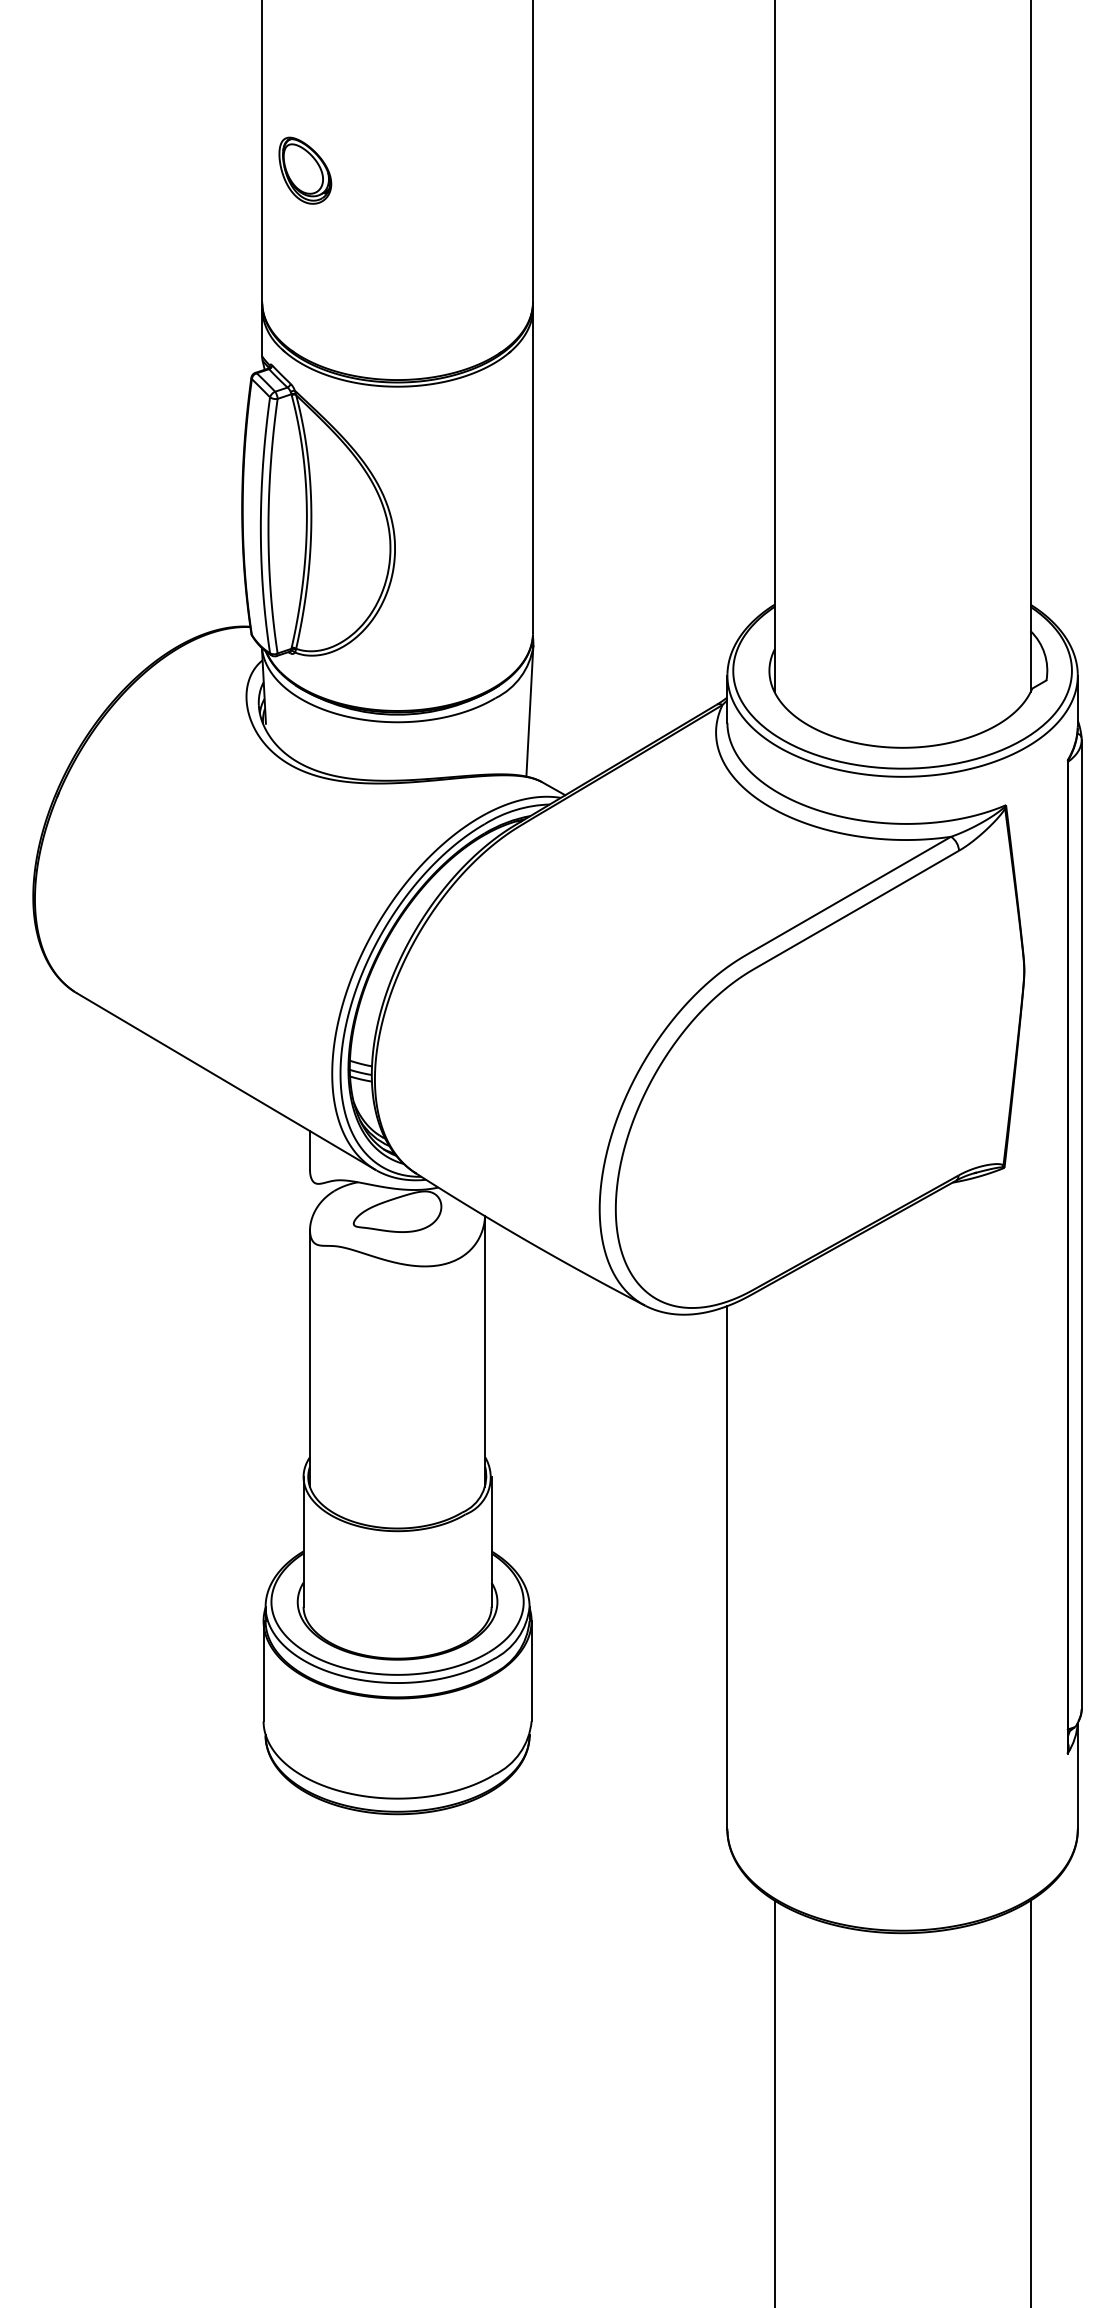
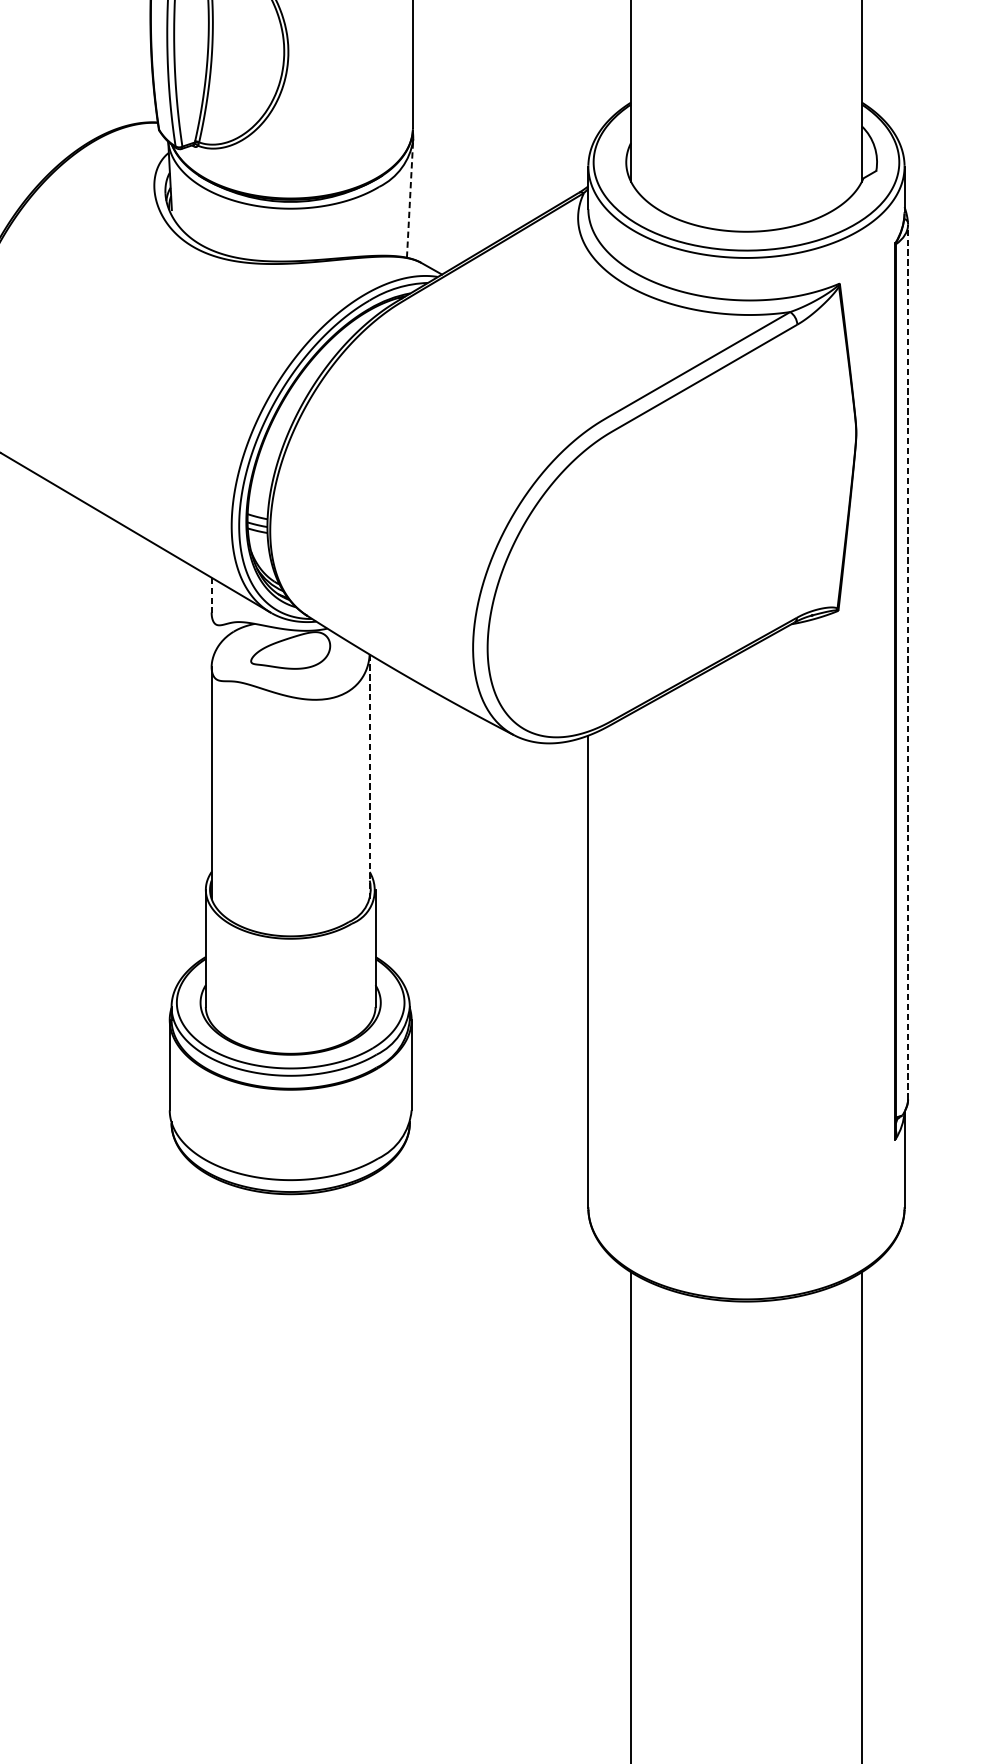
line: (529, 710) -> (409, 198), solid -> dashed
line: (310, 1150) -> (212, 595), solid -> dashed
line: (1081, 1224) -> (907, 661), solid -> dashed
line: (485, 1351) -> (370, 776), solid -> dashed

